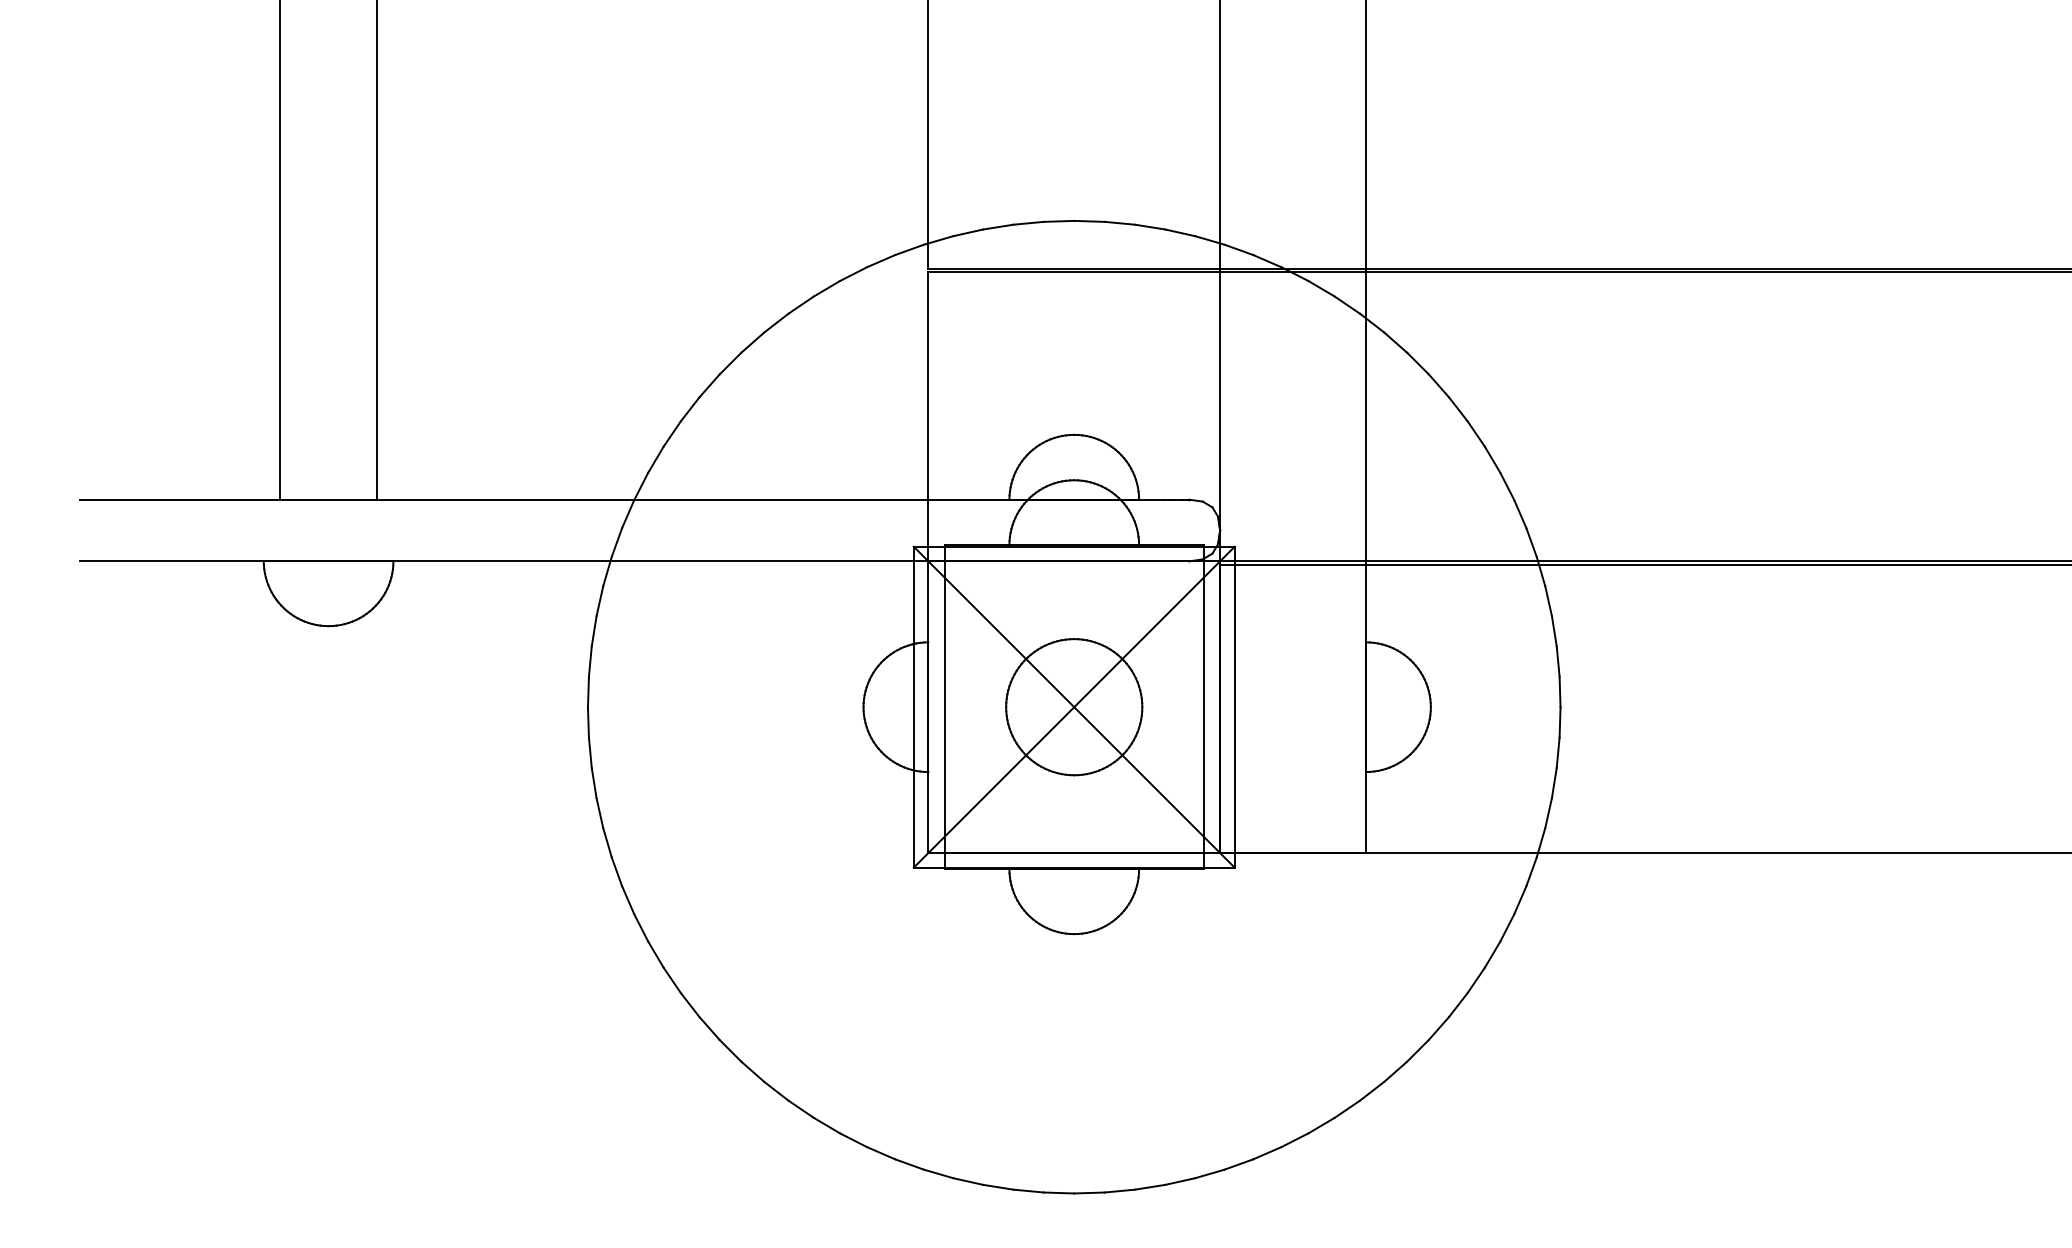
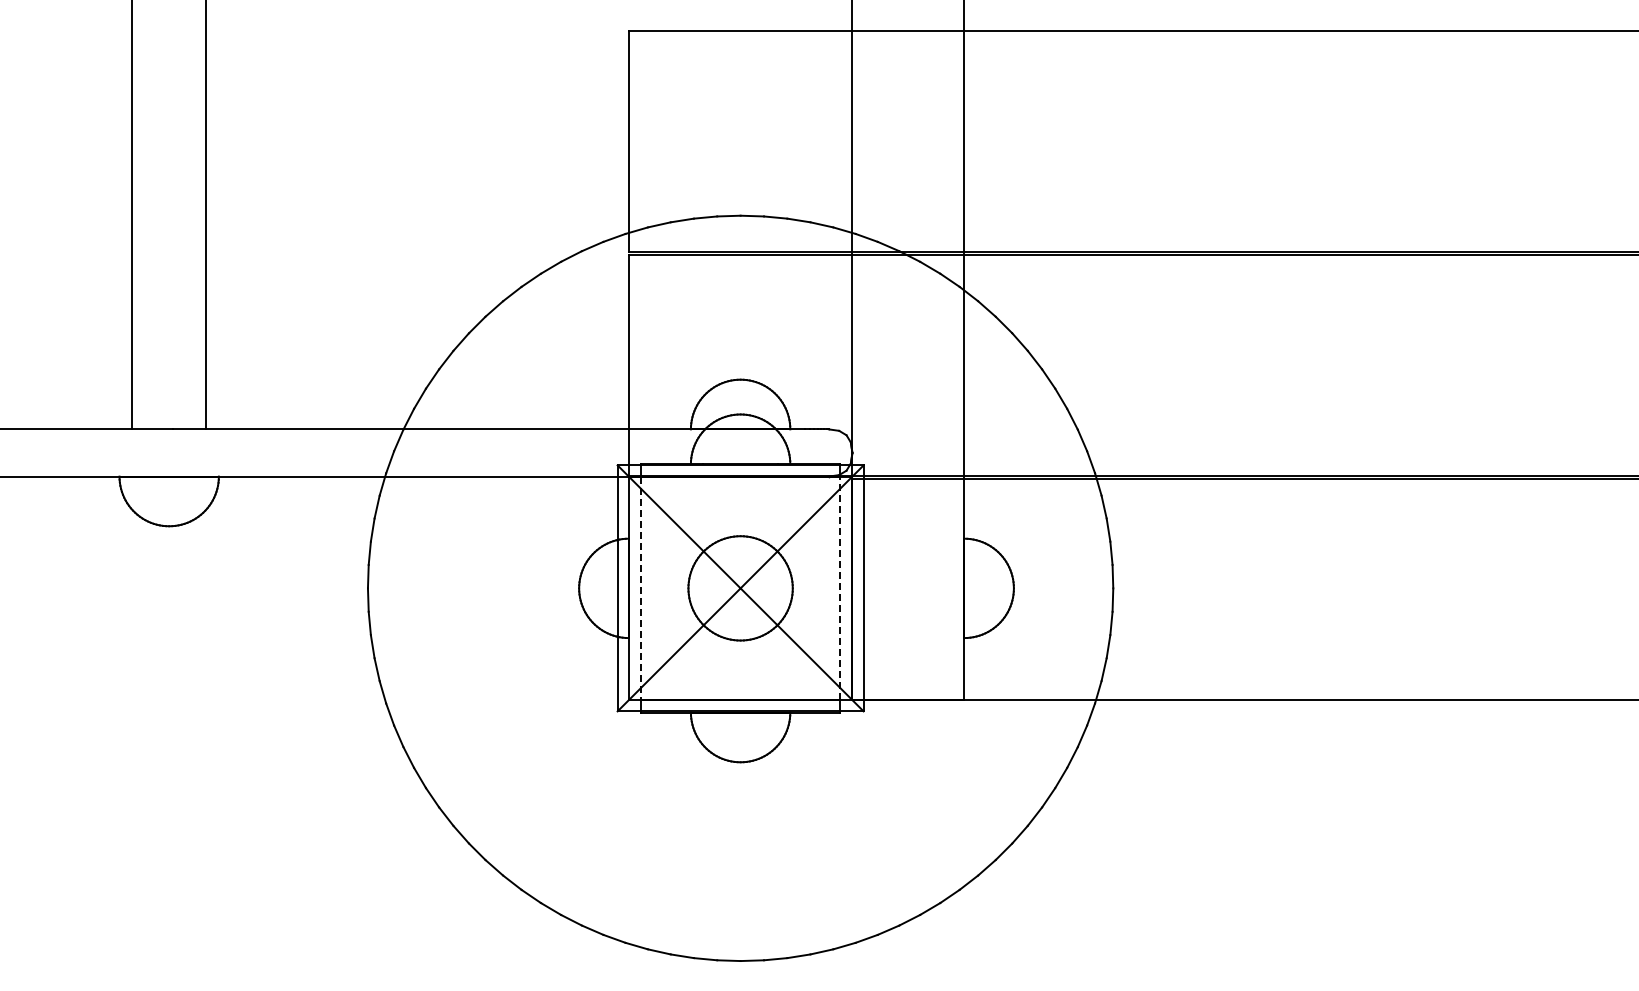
line: (944, 707) -> (641, 588), solid -> dashed
line: (1204, 707) -> (840, 588), solid -> dashed

